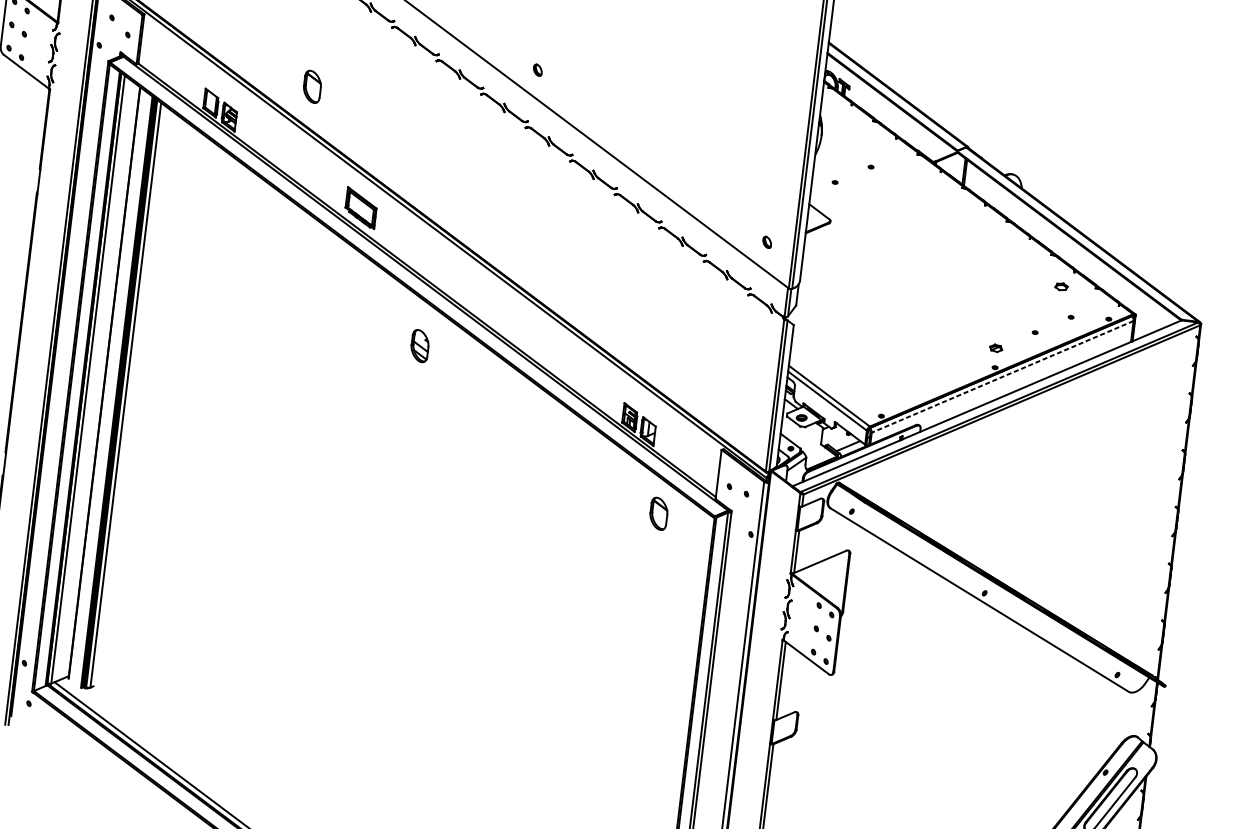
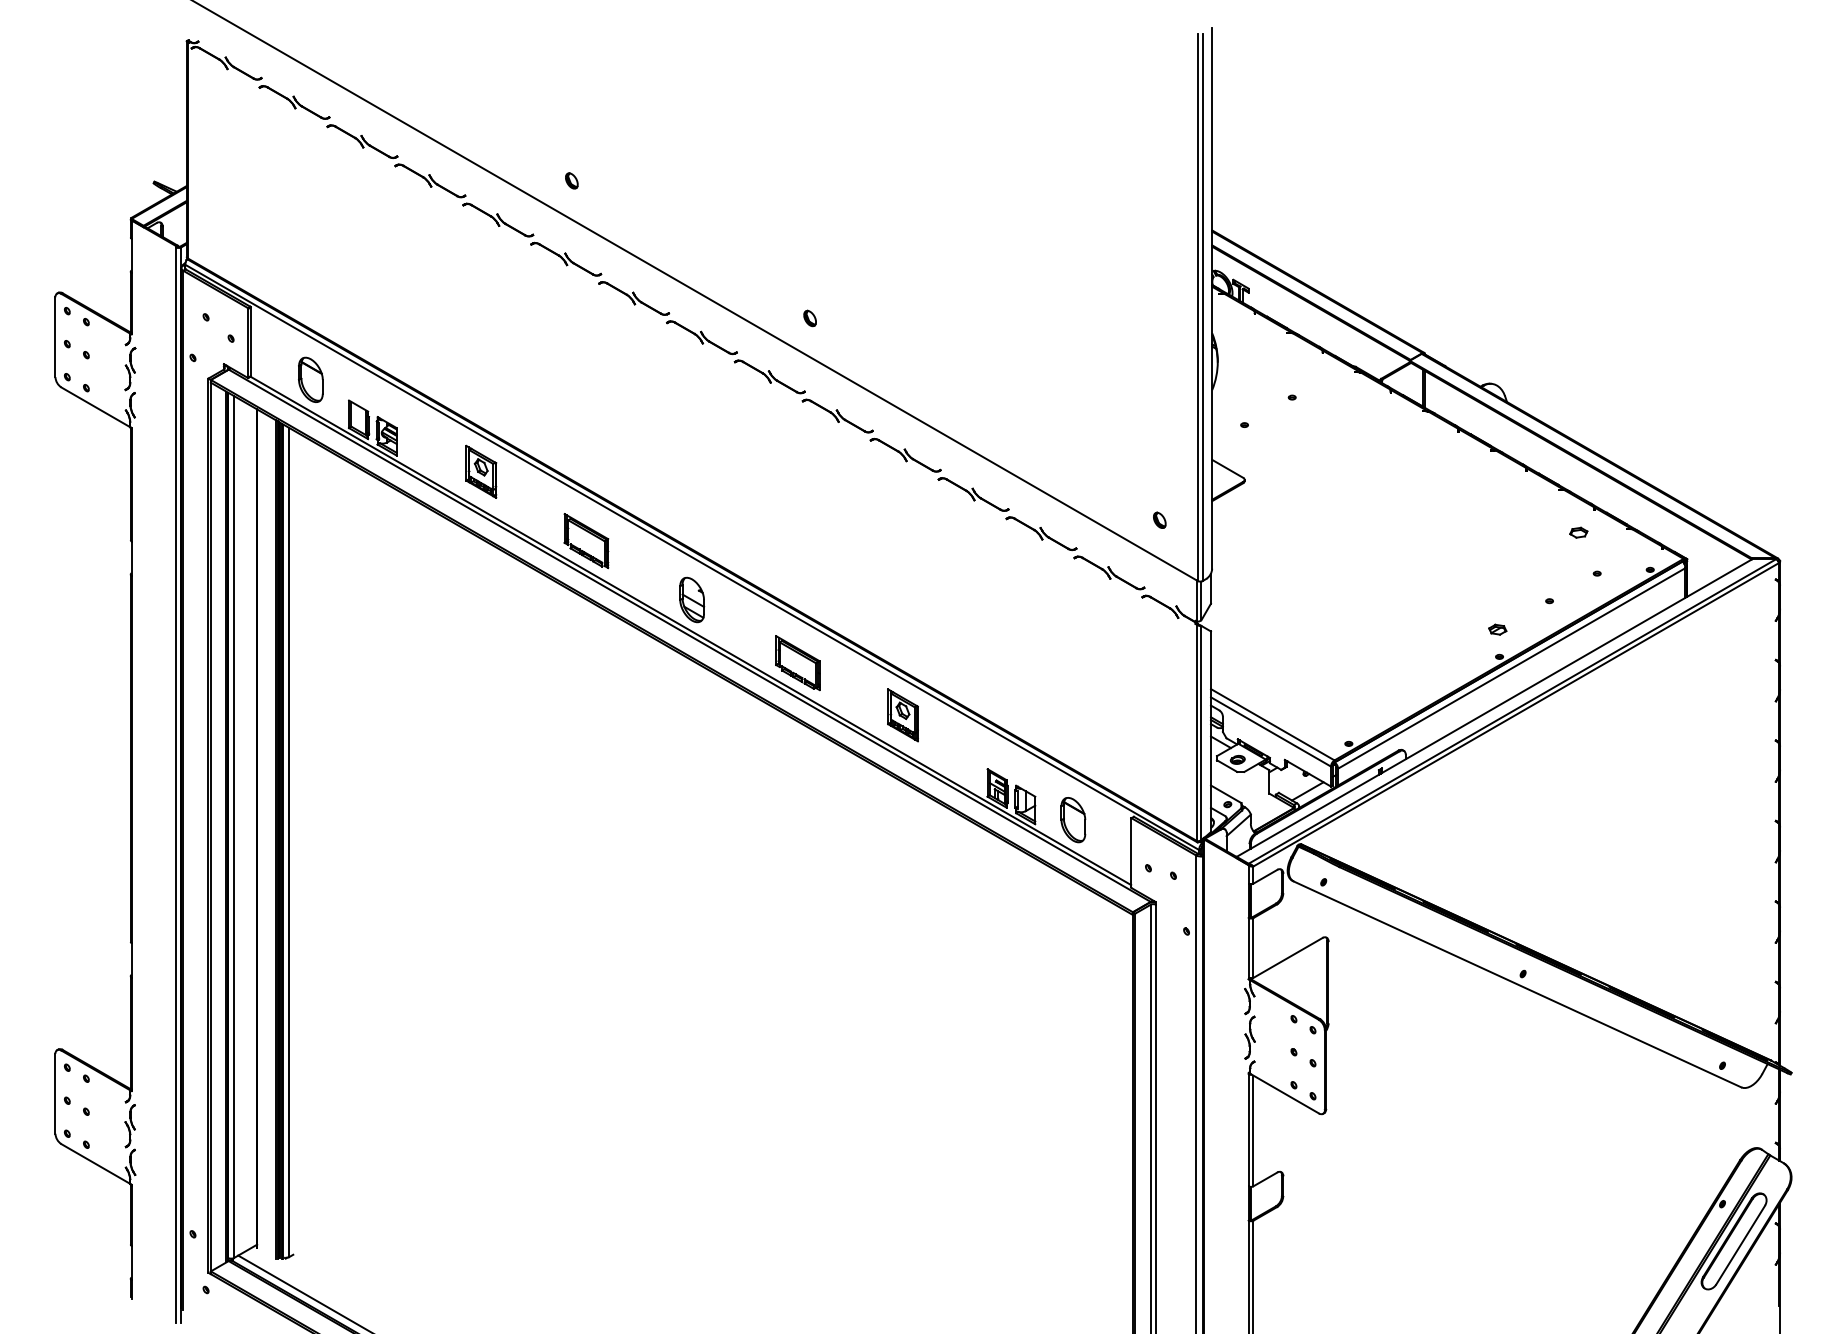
part: (312, 86) -> (310, 379), moved
part: (293, 150) -> (481, 471), added
part: (499, 312) -> (797, 663), added
part: (420, 345) -> (692, 599), moved
part: (569, 358) -> (902, 715), added
line: (1002, 376) -> (1511, 668), dashed -> solid
part: (658, 514) -> (1073, 820), moved

